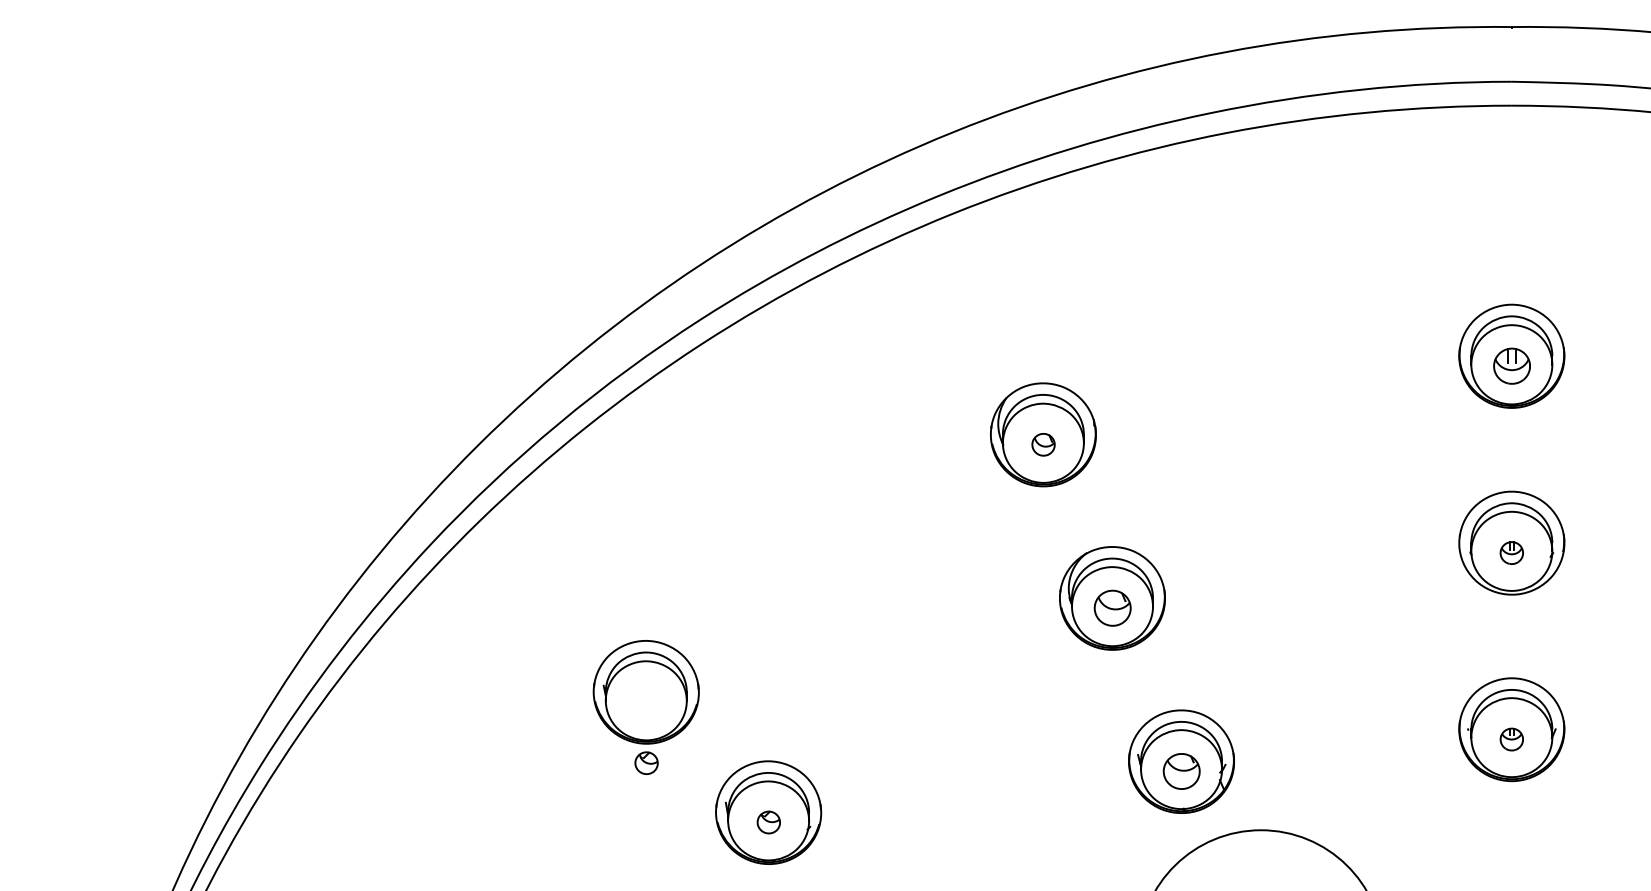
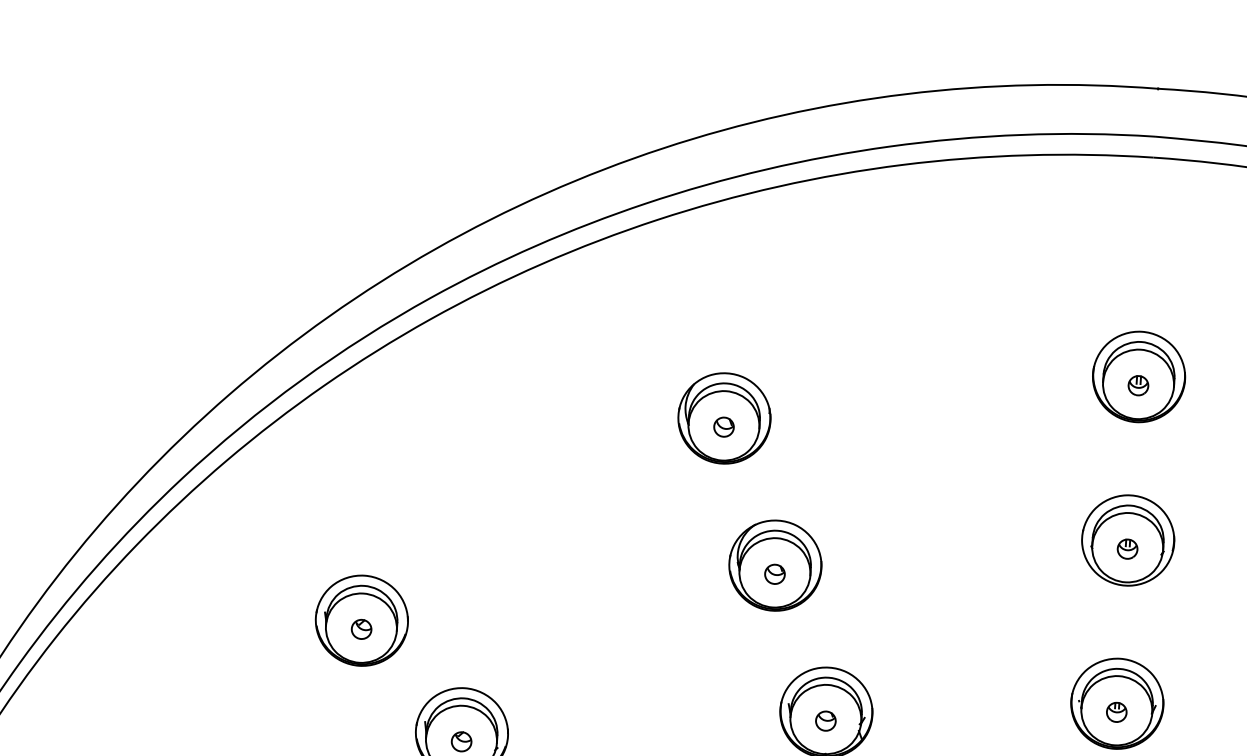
part: (1511, 366) -> (1138, 385), size x0.62
part: (1112, 608) -> (774, 574), size x0.62
part: (646, 763) -> (361, 629), moved
part: (1181, 771) -> (825, 721), size x0.62

